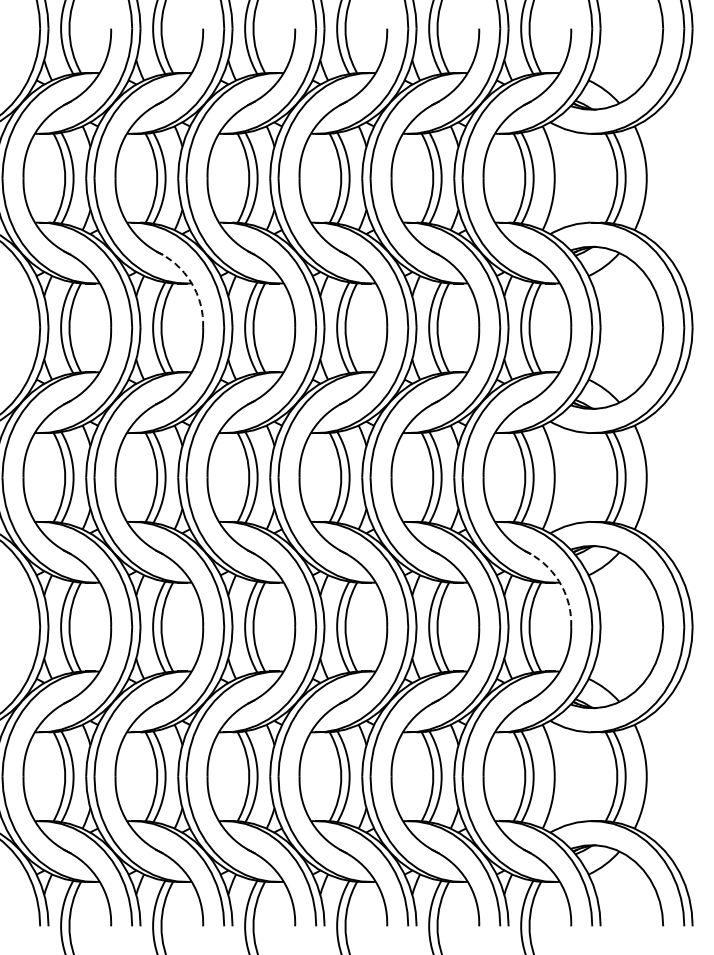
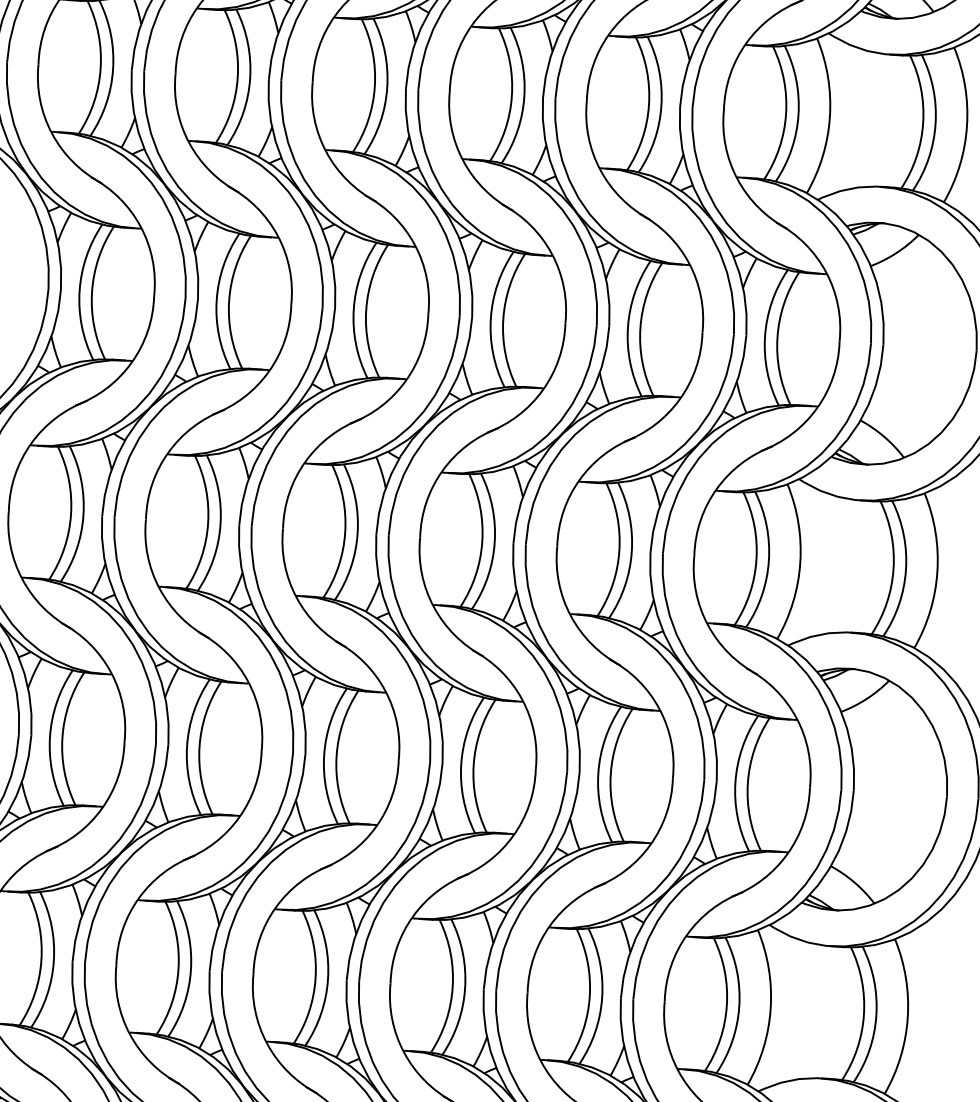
arc: (191, 282) -> (278, 236), dashed -> solid
arc: (559, 581) -> (797, 718), dashed -> solid

